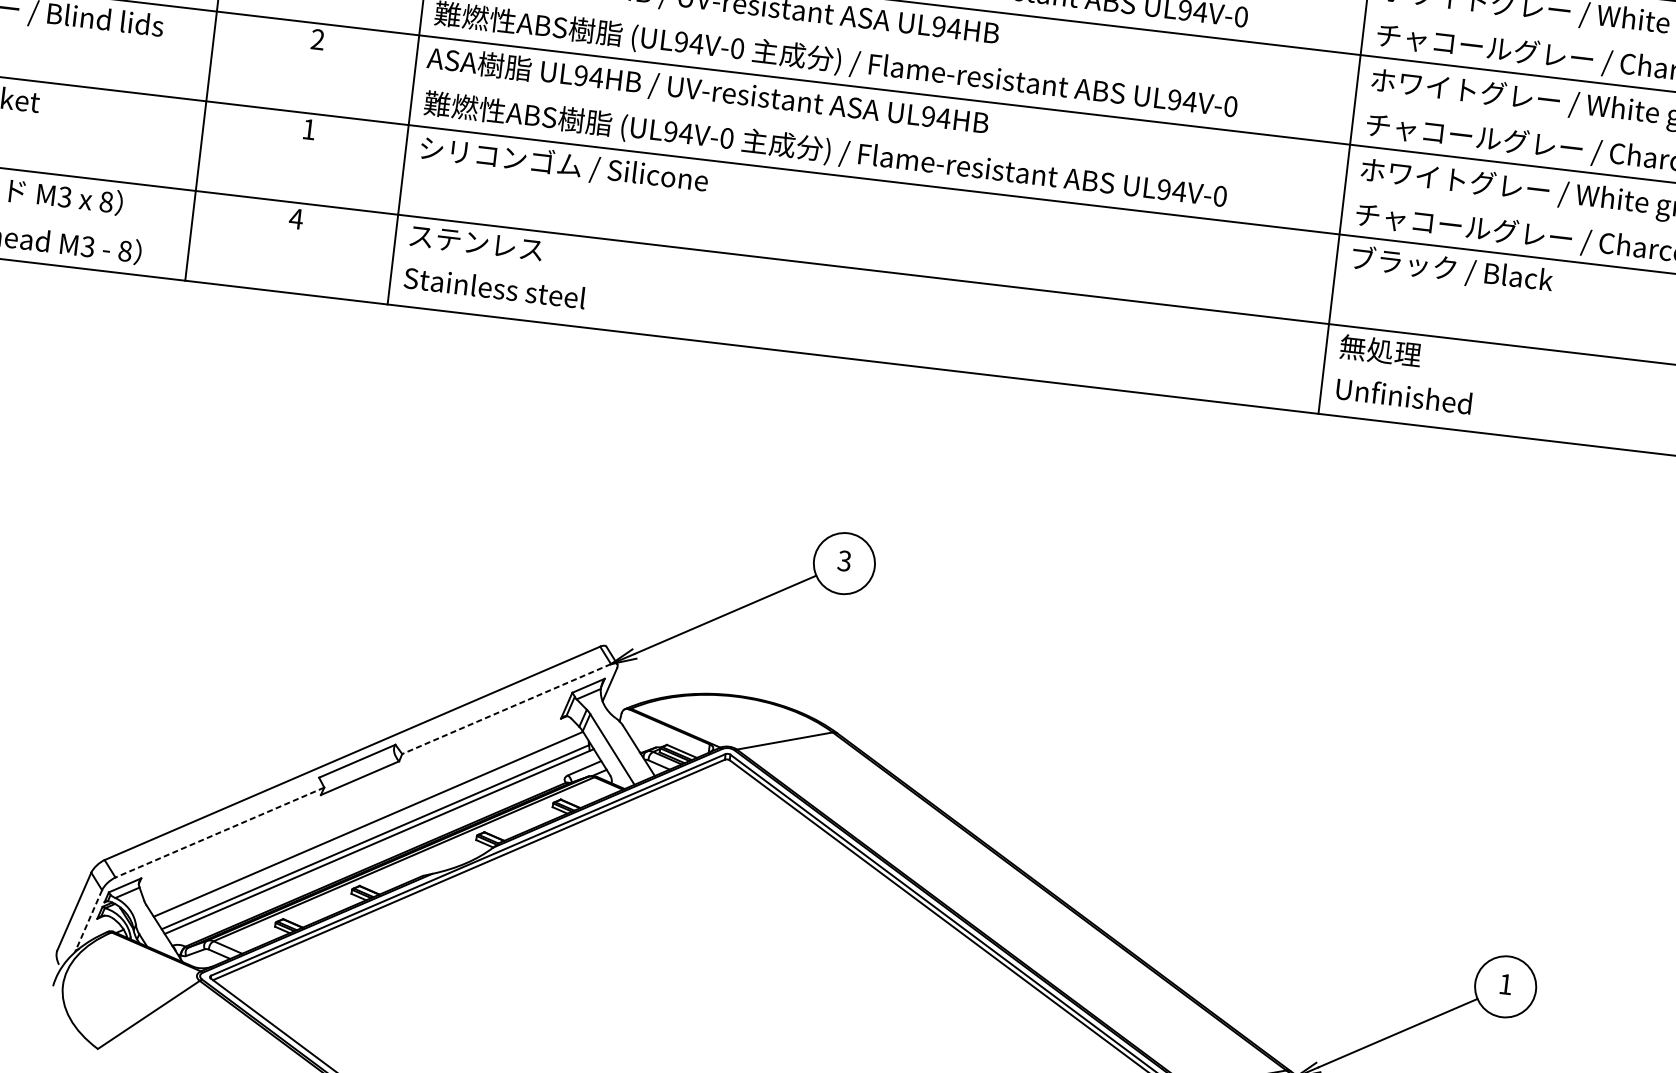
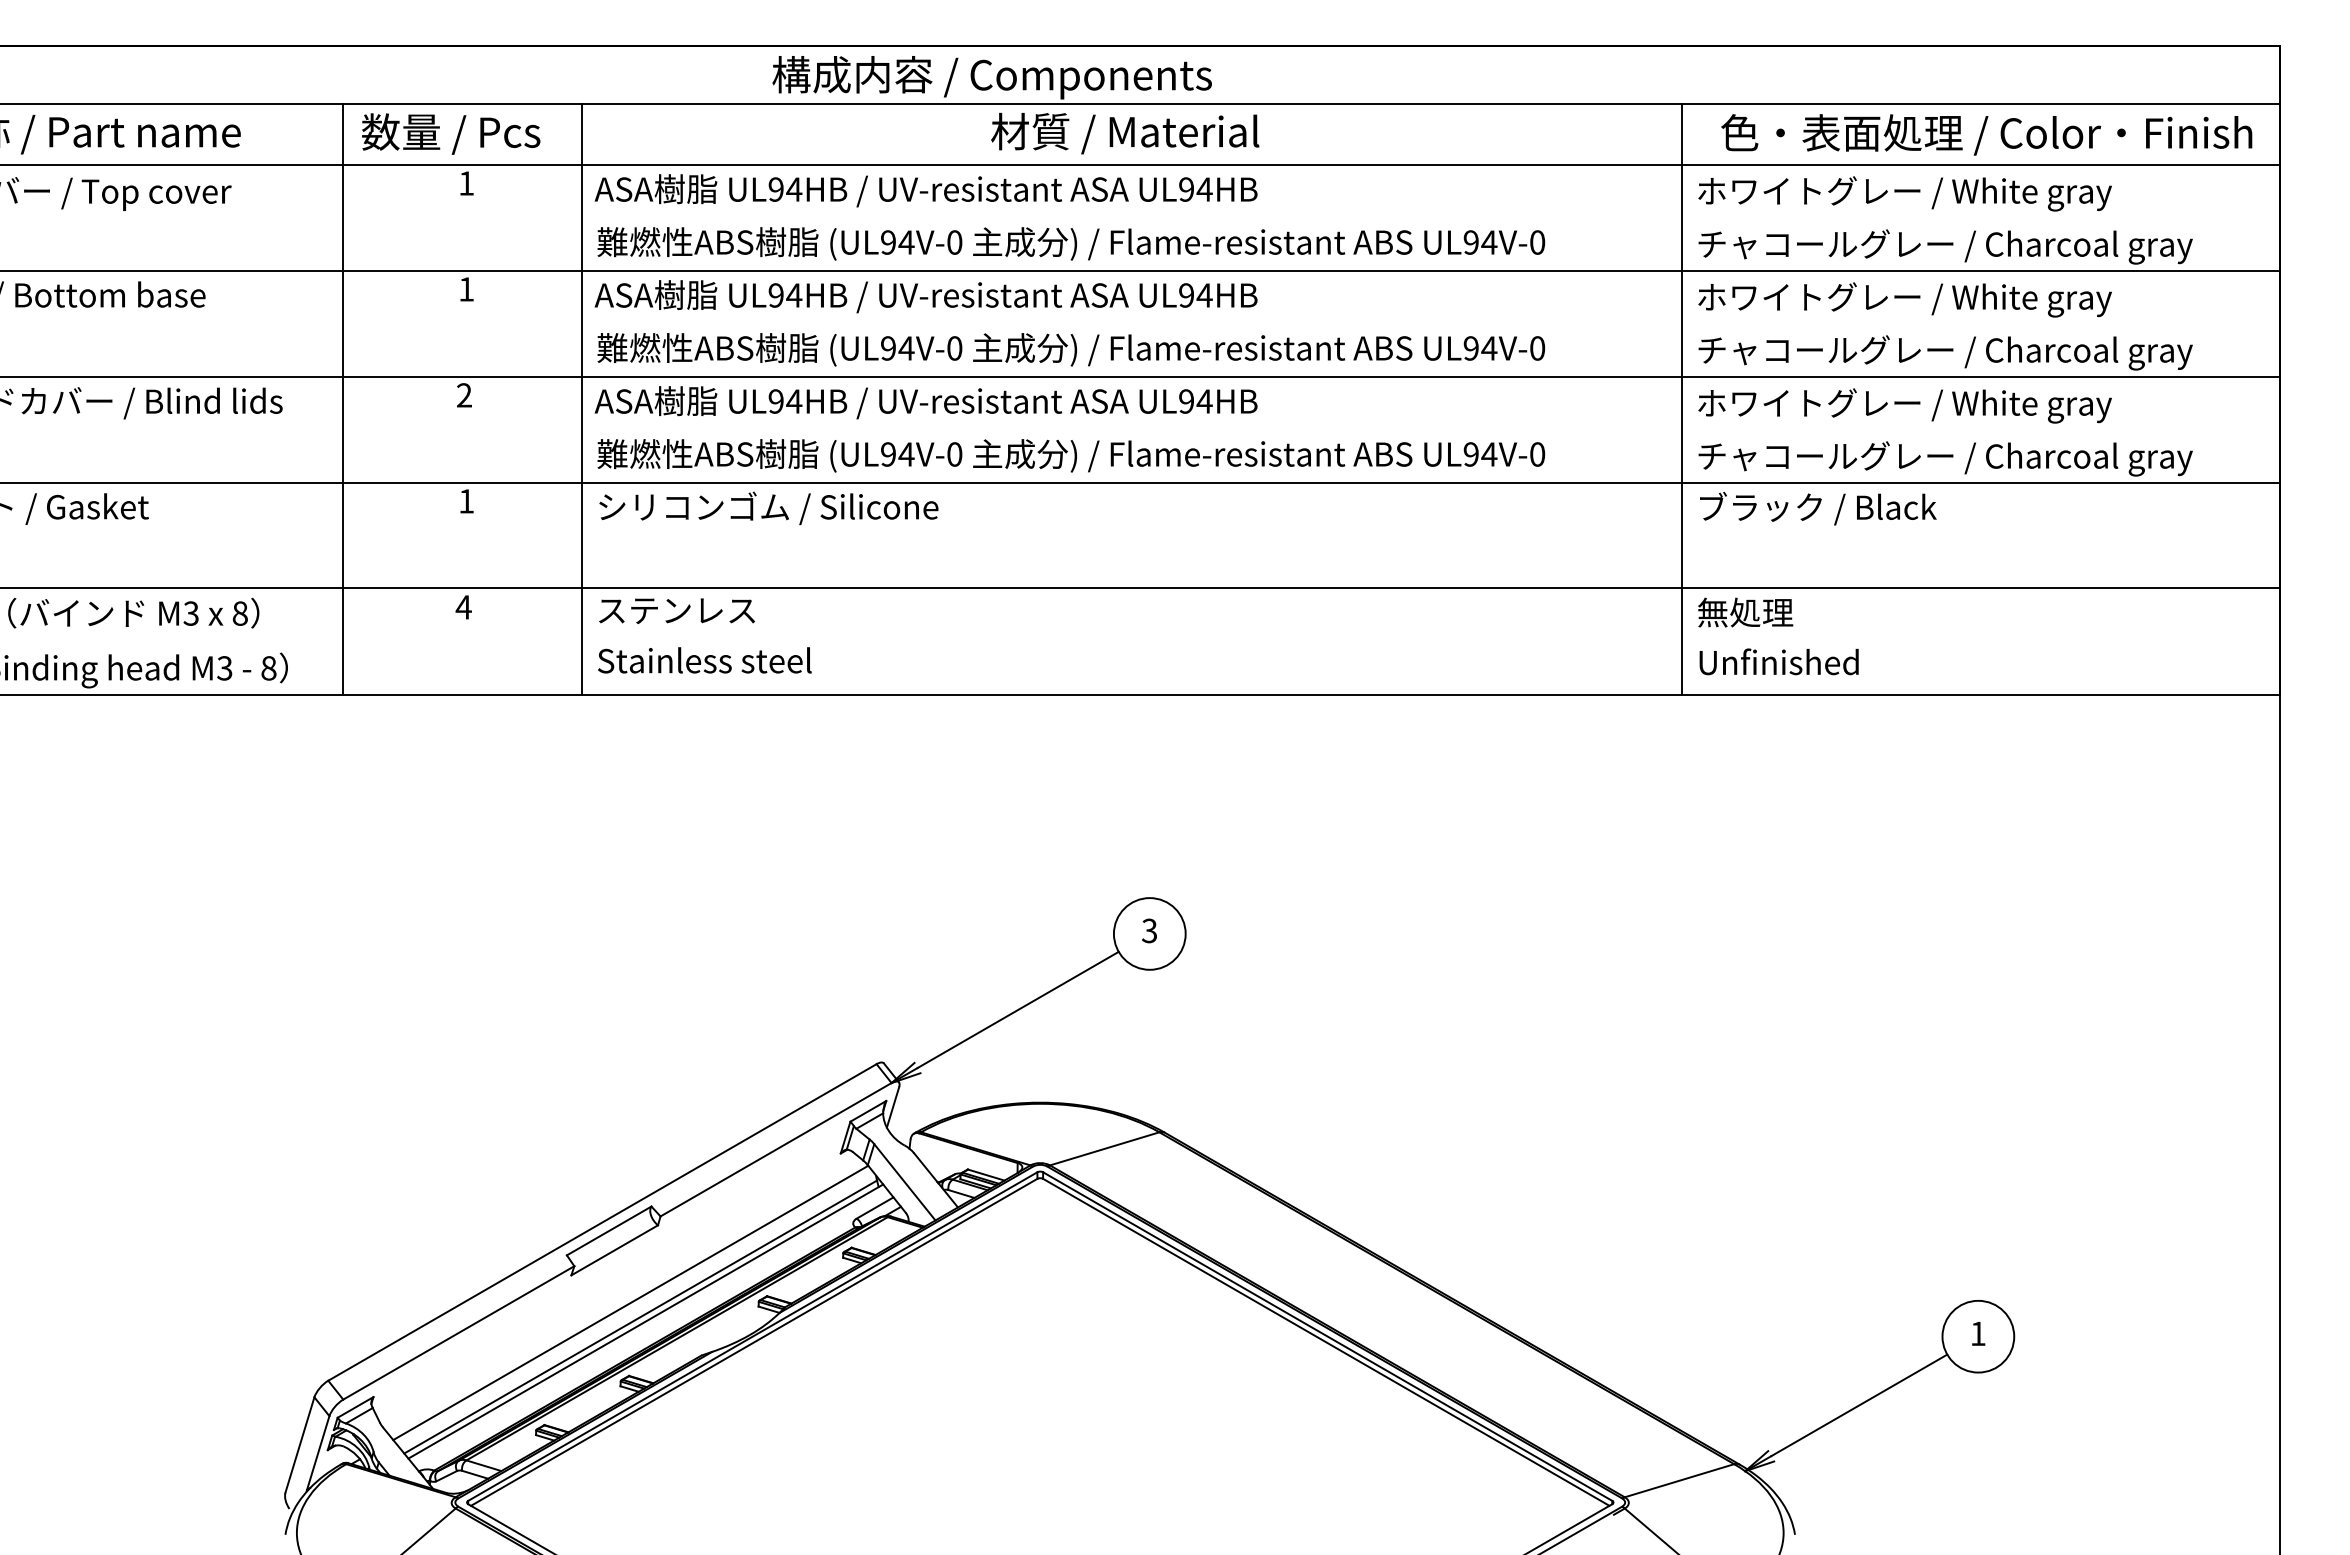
line: (506, 708) -> (775, 1149), dashed -> solid
line: (219, 833) -> (458, 1333), dashed -> solid
line: (89, 920) -> (318, 1453), dashed -> solid

